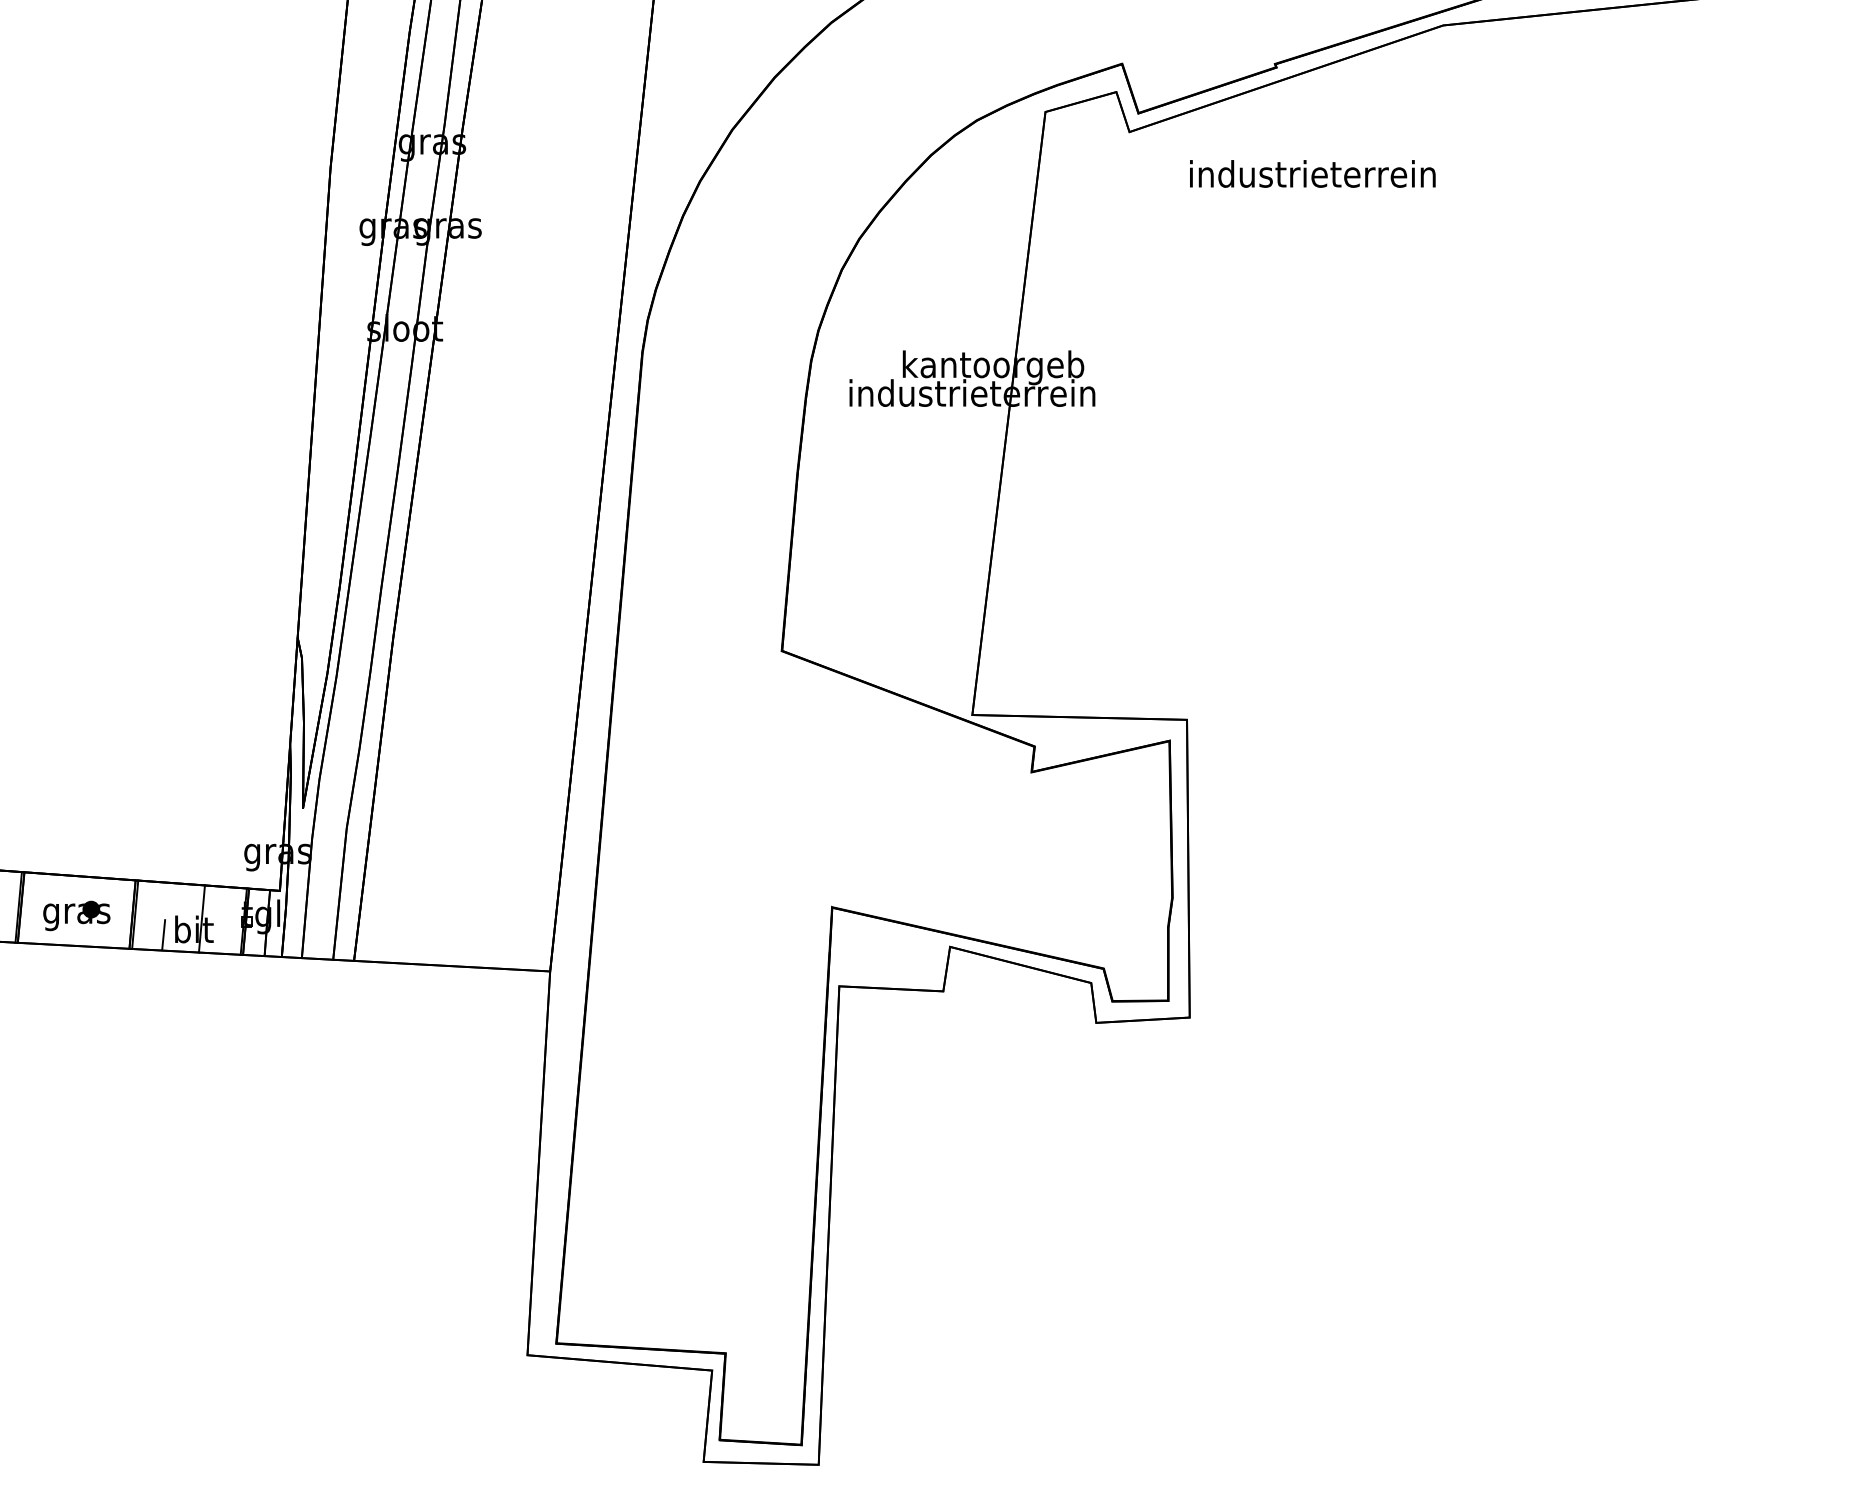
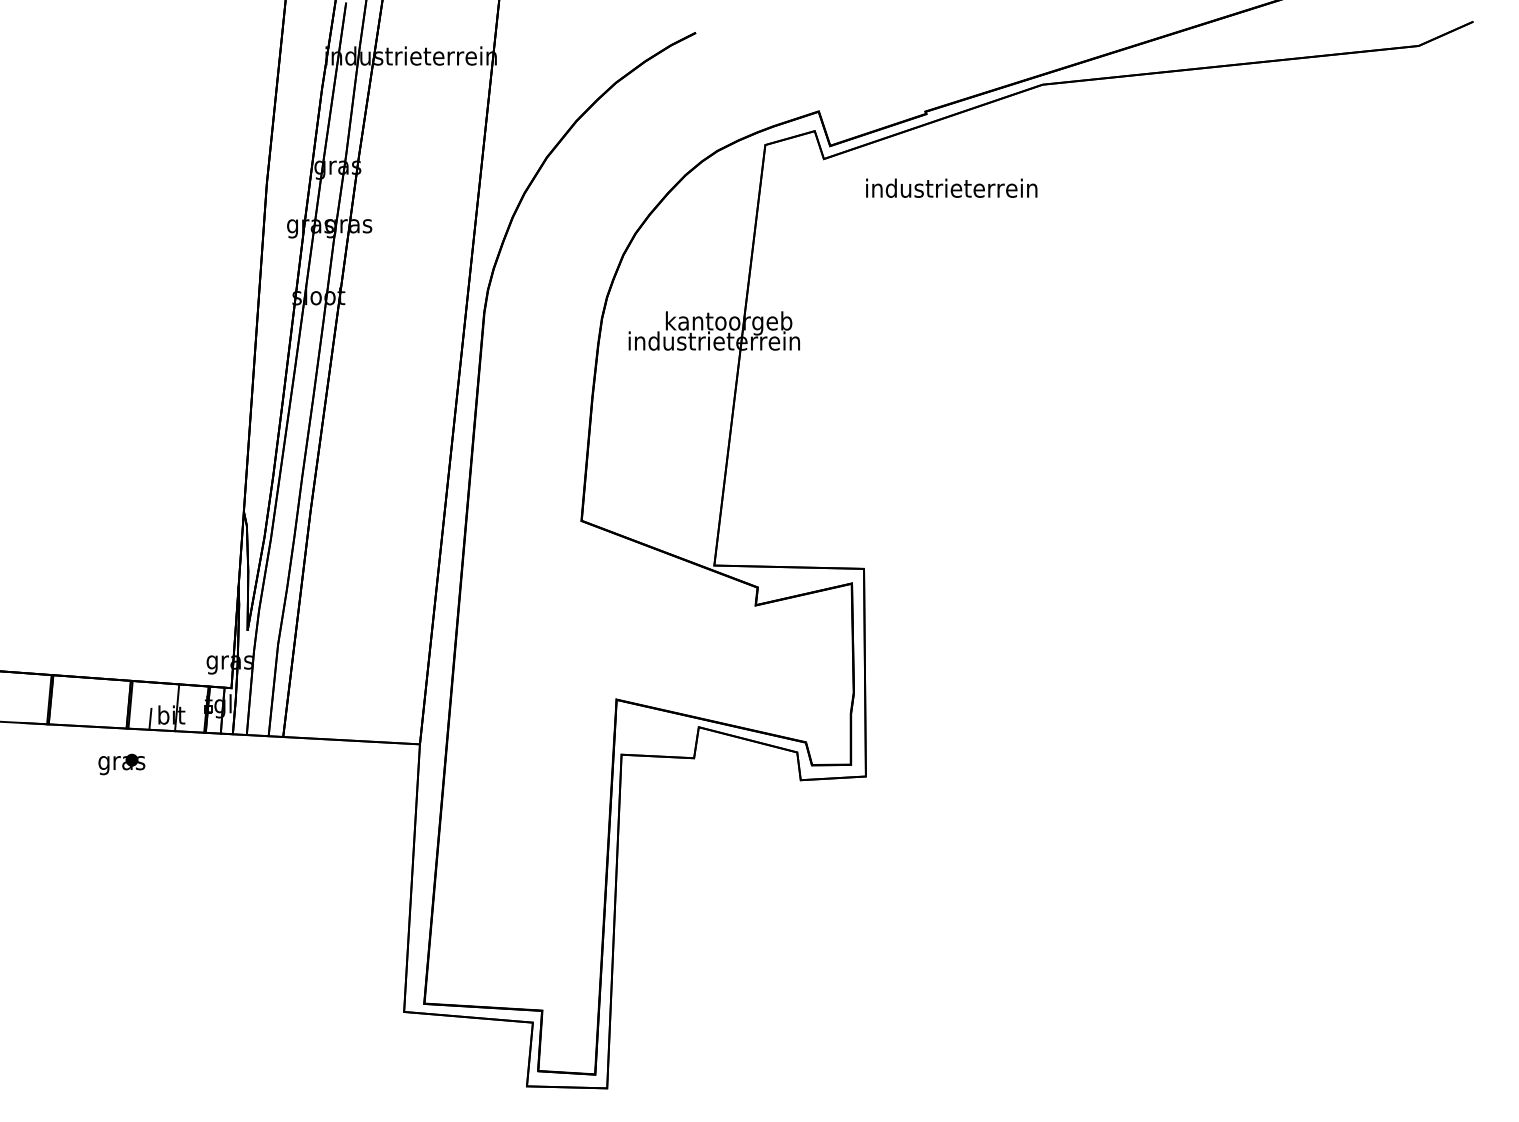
part: (76, 915) -> (121, 764), moved

